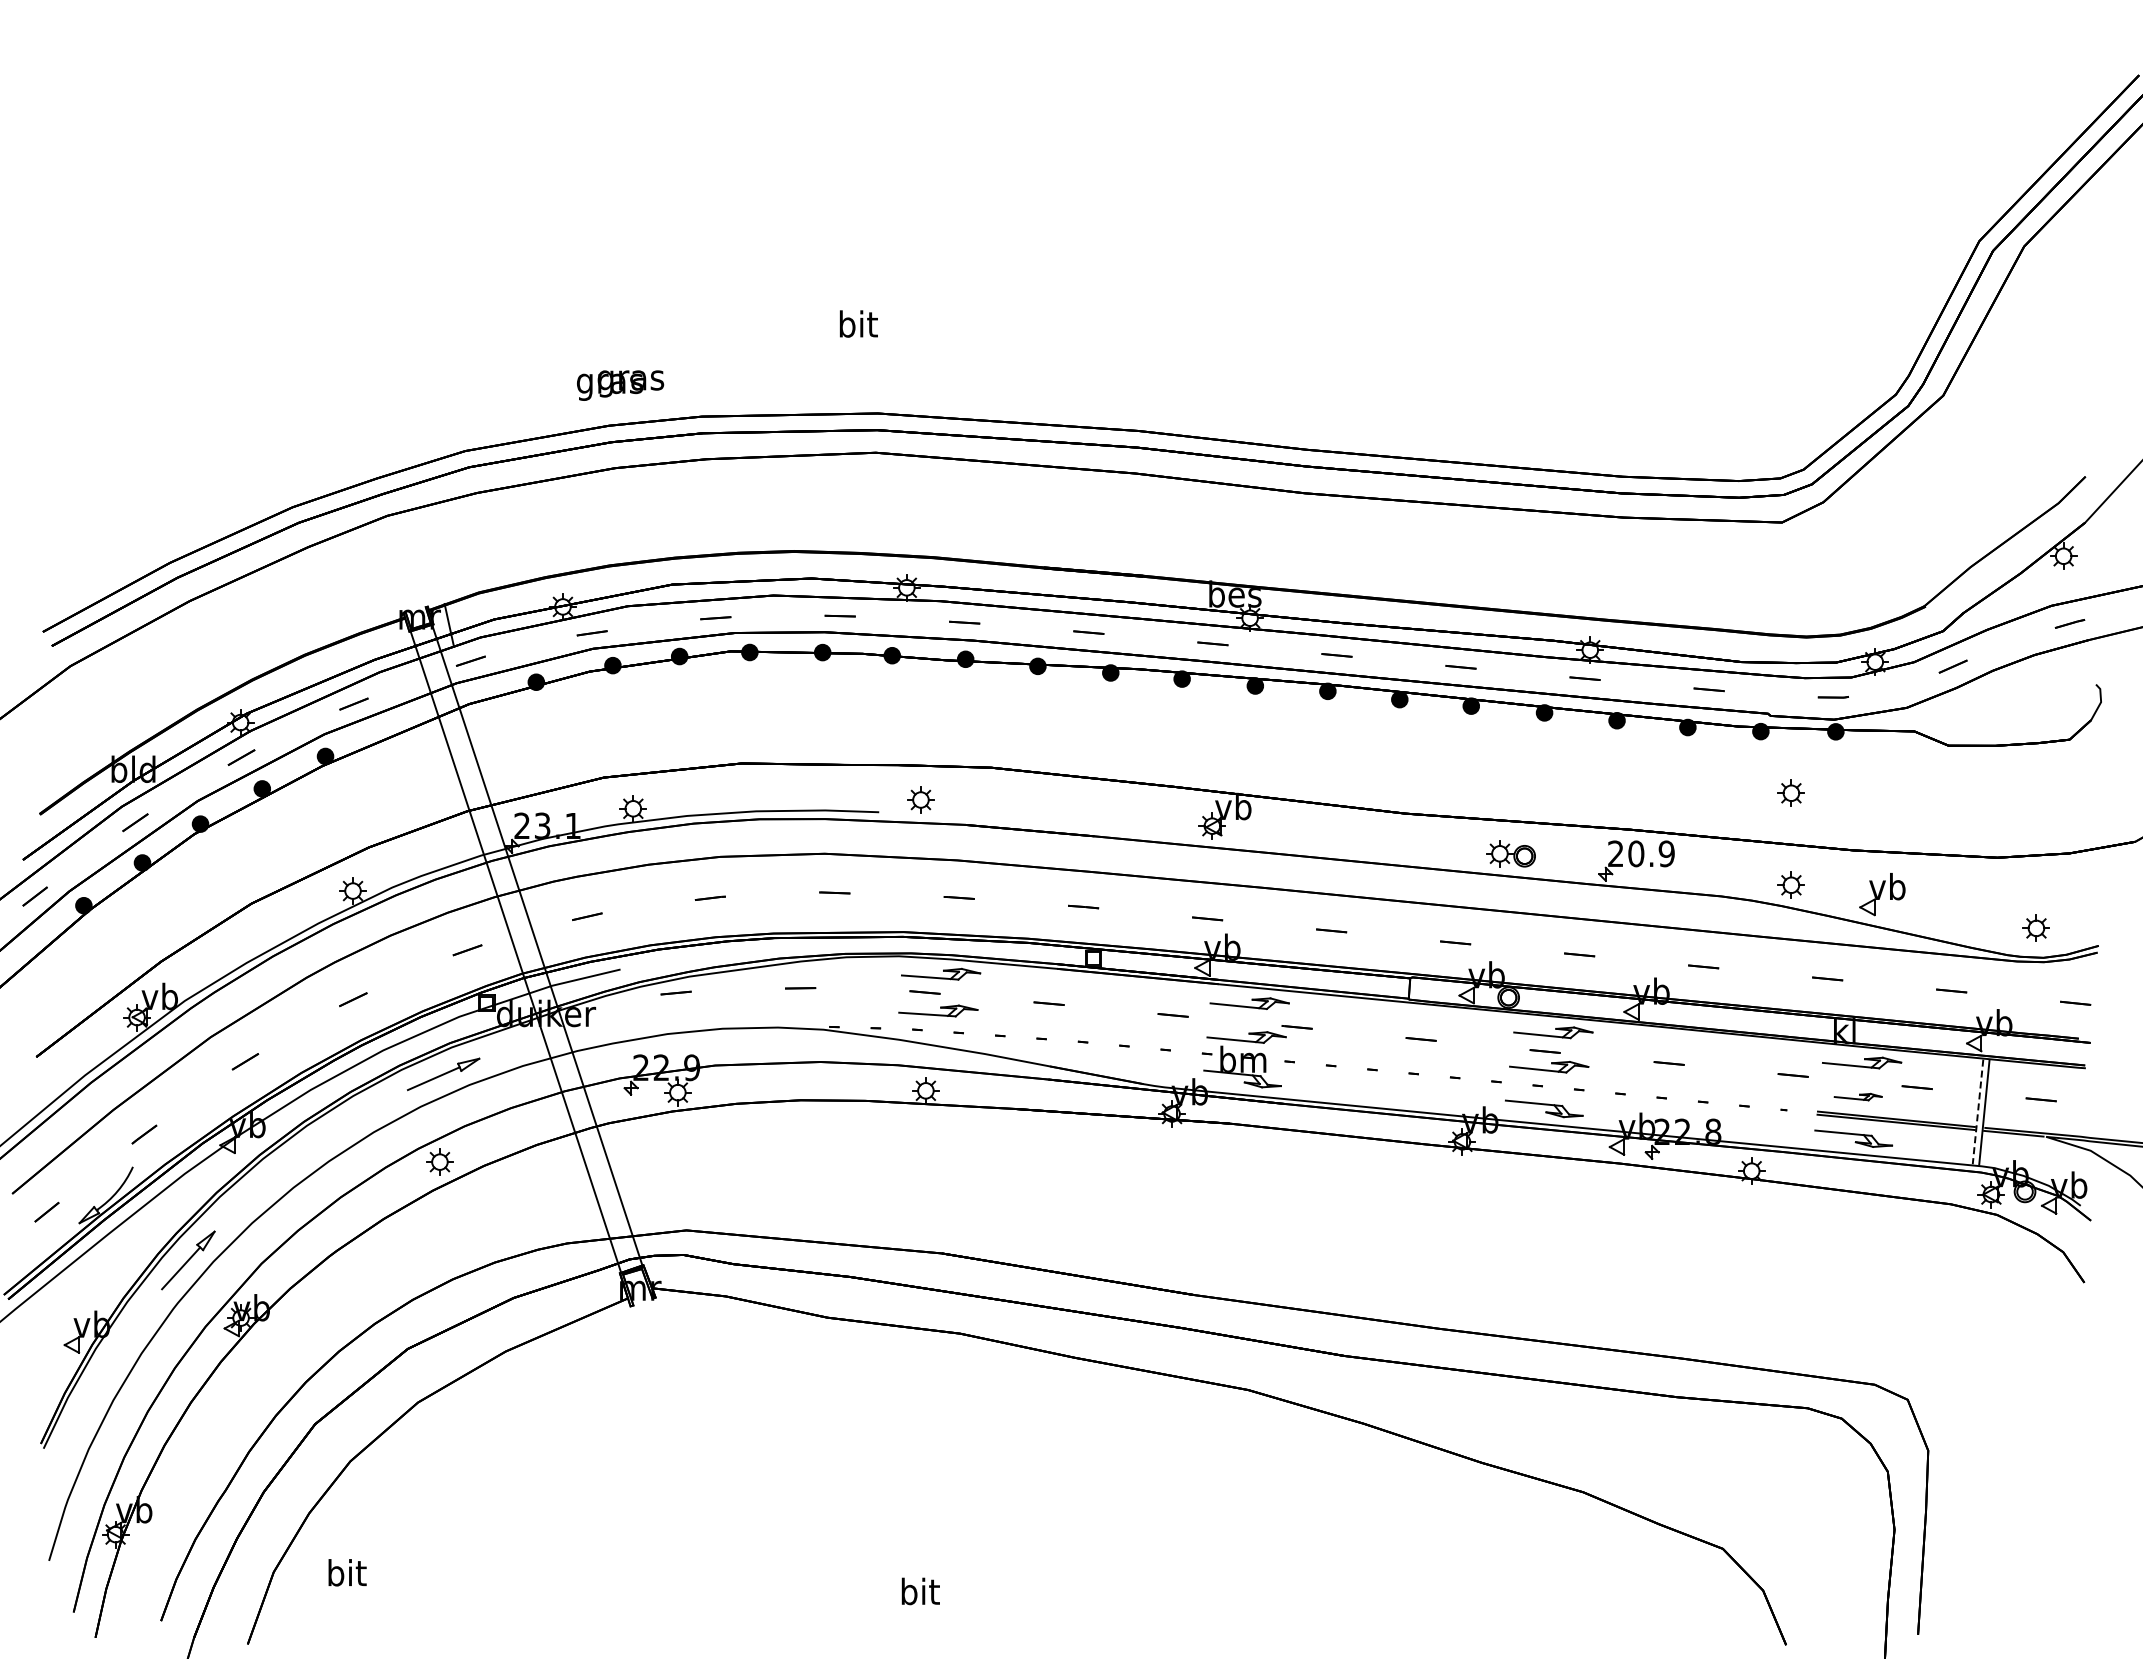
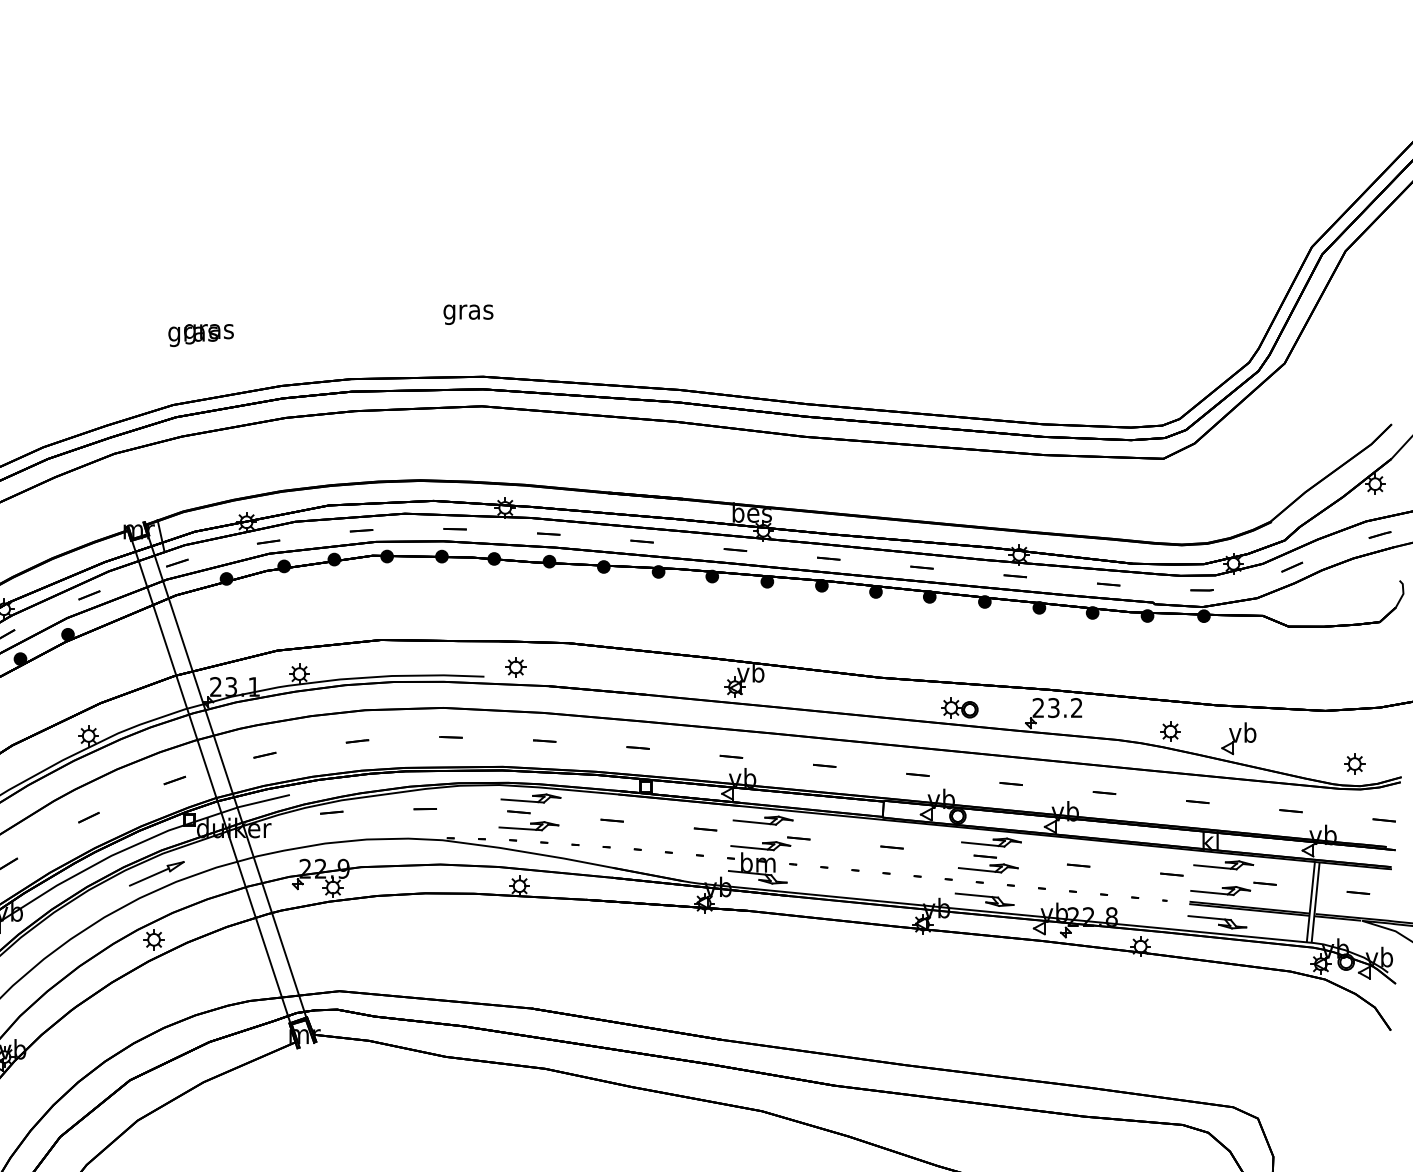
text: (857, 327) -> (468, 312), bit -> gras
text: (620, 385) -> (201, 335), moved
part: (1790, 792) -> (1169, 661), removed
text: (1651, 853) -> (1065, 707), 20.9 -> 23.2
part: (1858, 1096) -> (1220, 890), size x1.67
line: (1978, 1111) -> (1311, 901), dashed -> solid

